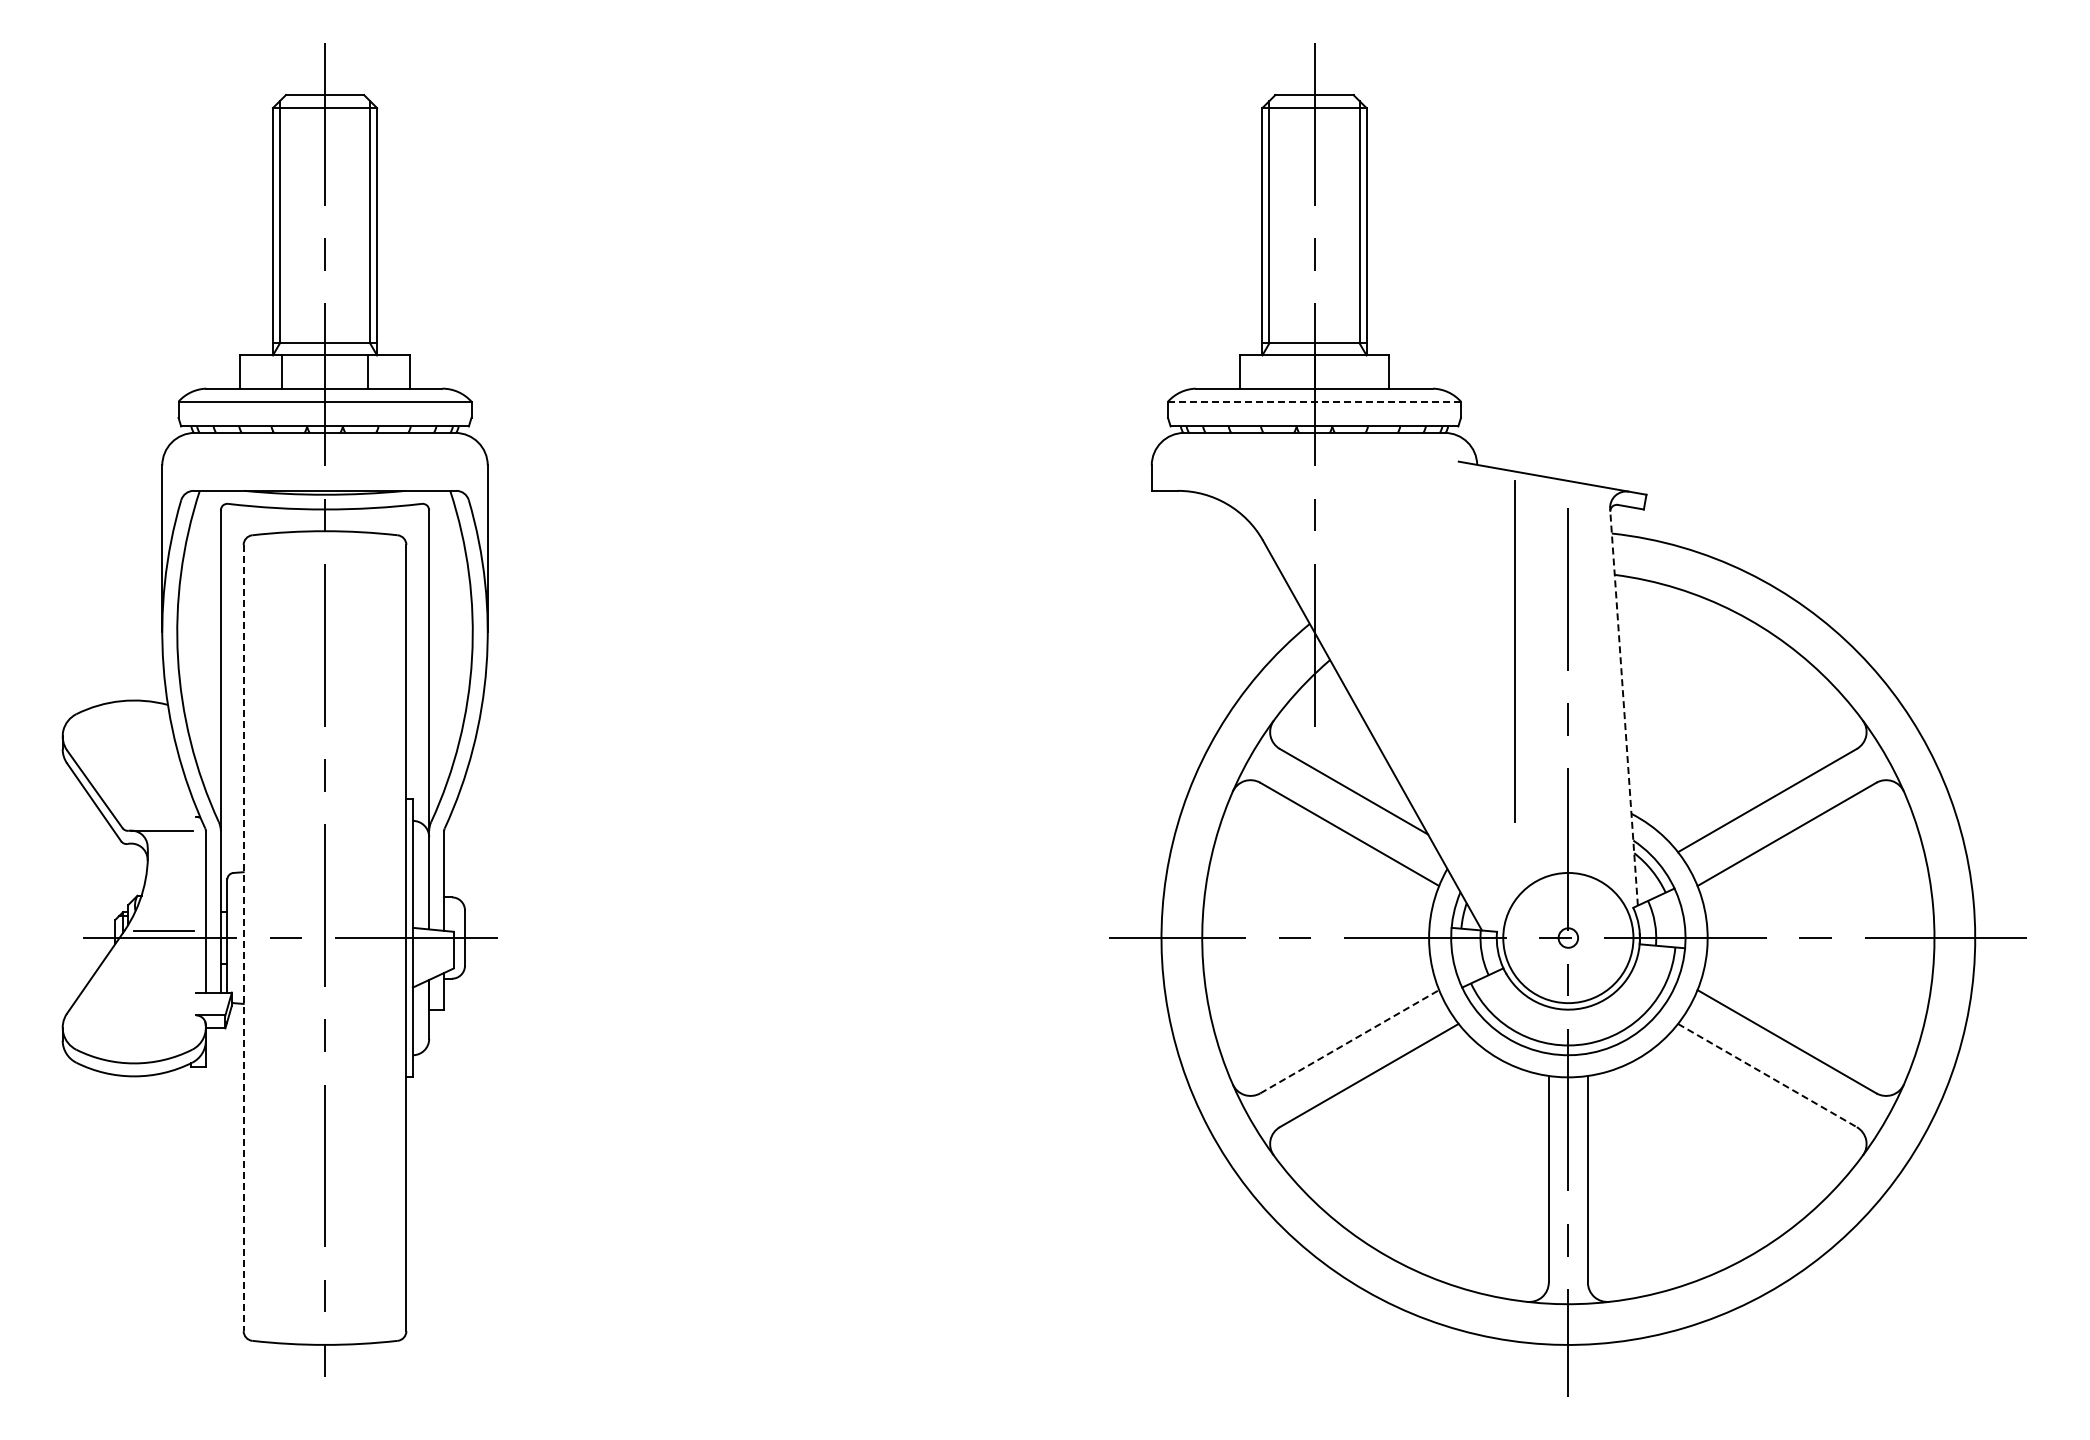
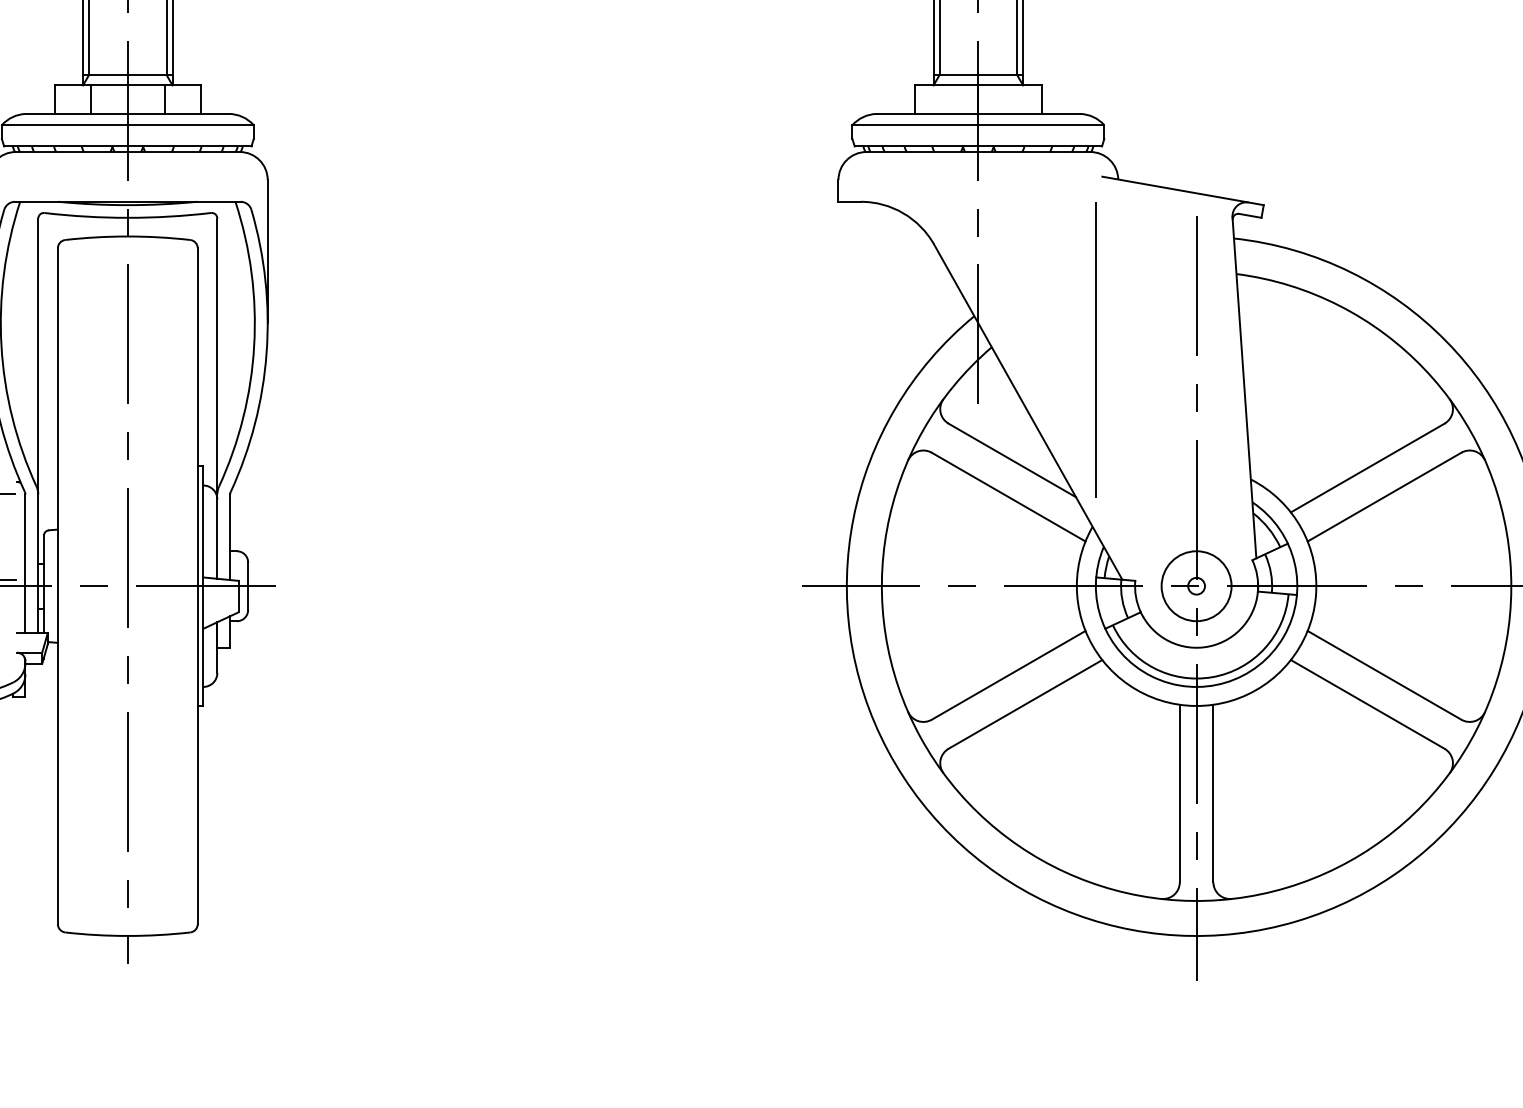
line: (1313, 401) -> (977, 124), dashed -> solid
line: (1514, 651) -> (1095, 350), moved
line: (1624, 707) -> (1244, 388), dashed -> solid
circle: (1568, 937) -> (1196, 585), size x0.62
line: (243, 938) -> (57, 586), dashed -> solid
line: (1350, 1041) -> (1009, 675), dashed -> solid
line: (1767, 1075) -> (1367, 704), dashed -> solid

